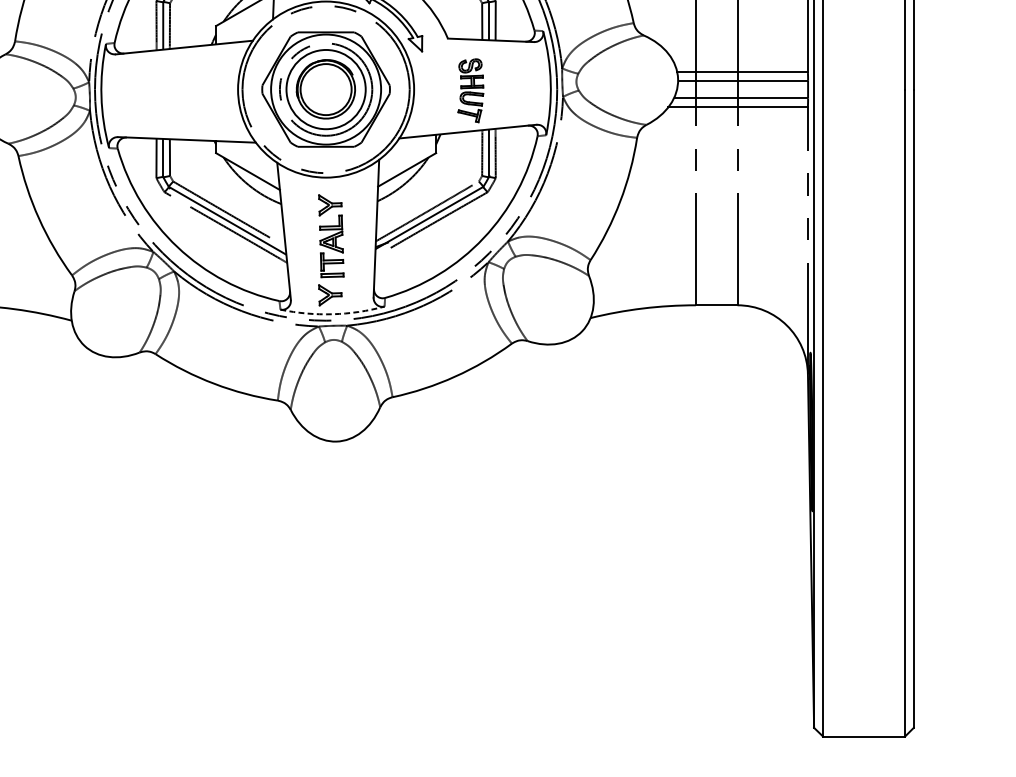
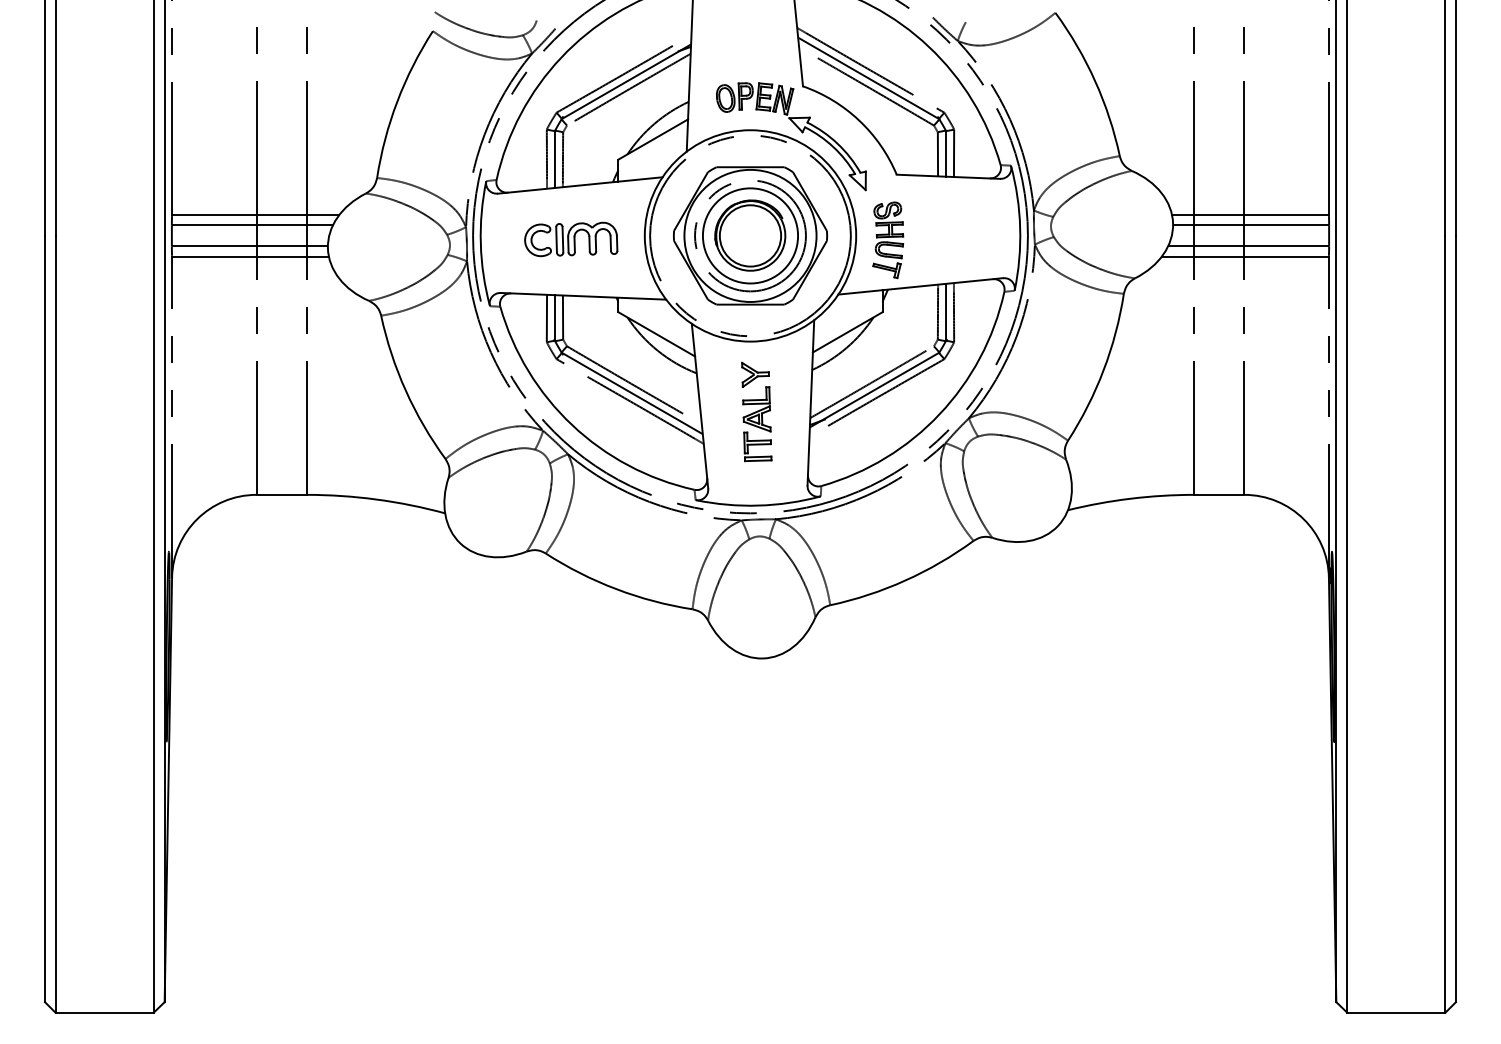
part: (471, 90) -> (888, 240), moved
part: (177, 92) -> (571, 239), added
part: (330, 294) -> (755, 482), removed
arc: (332, 314) -> (758, 505), dashed -> solid

